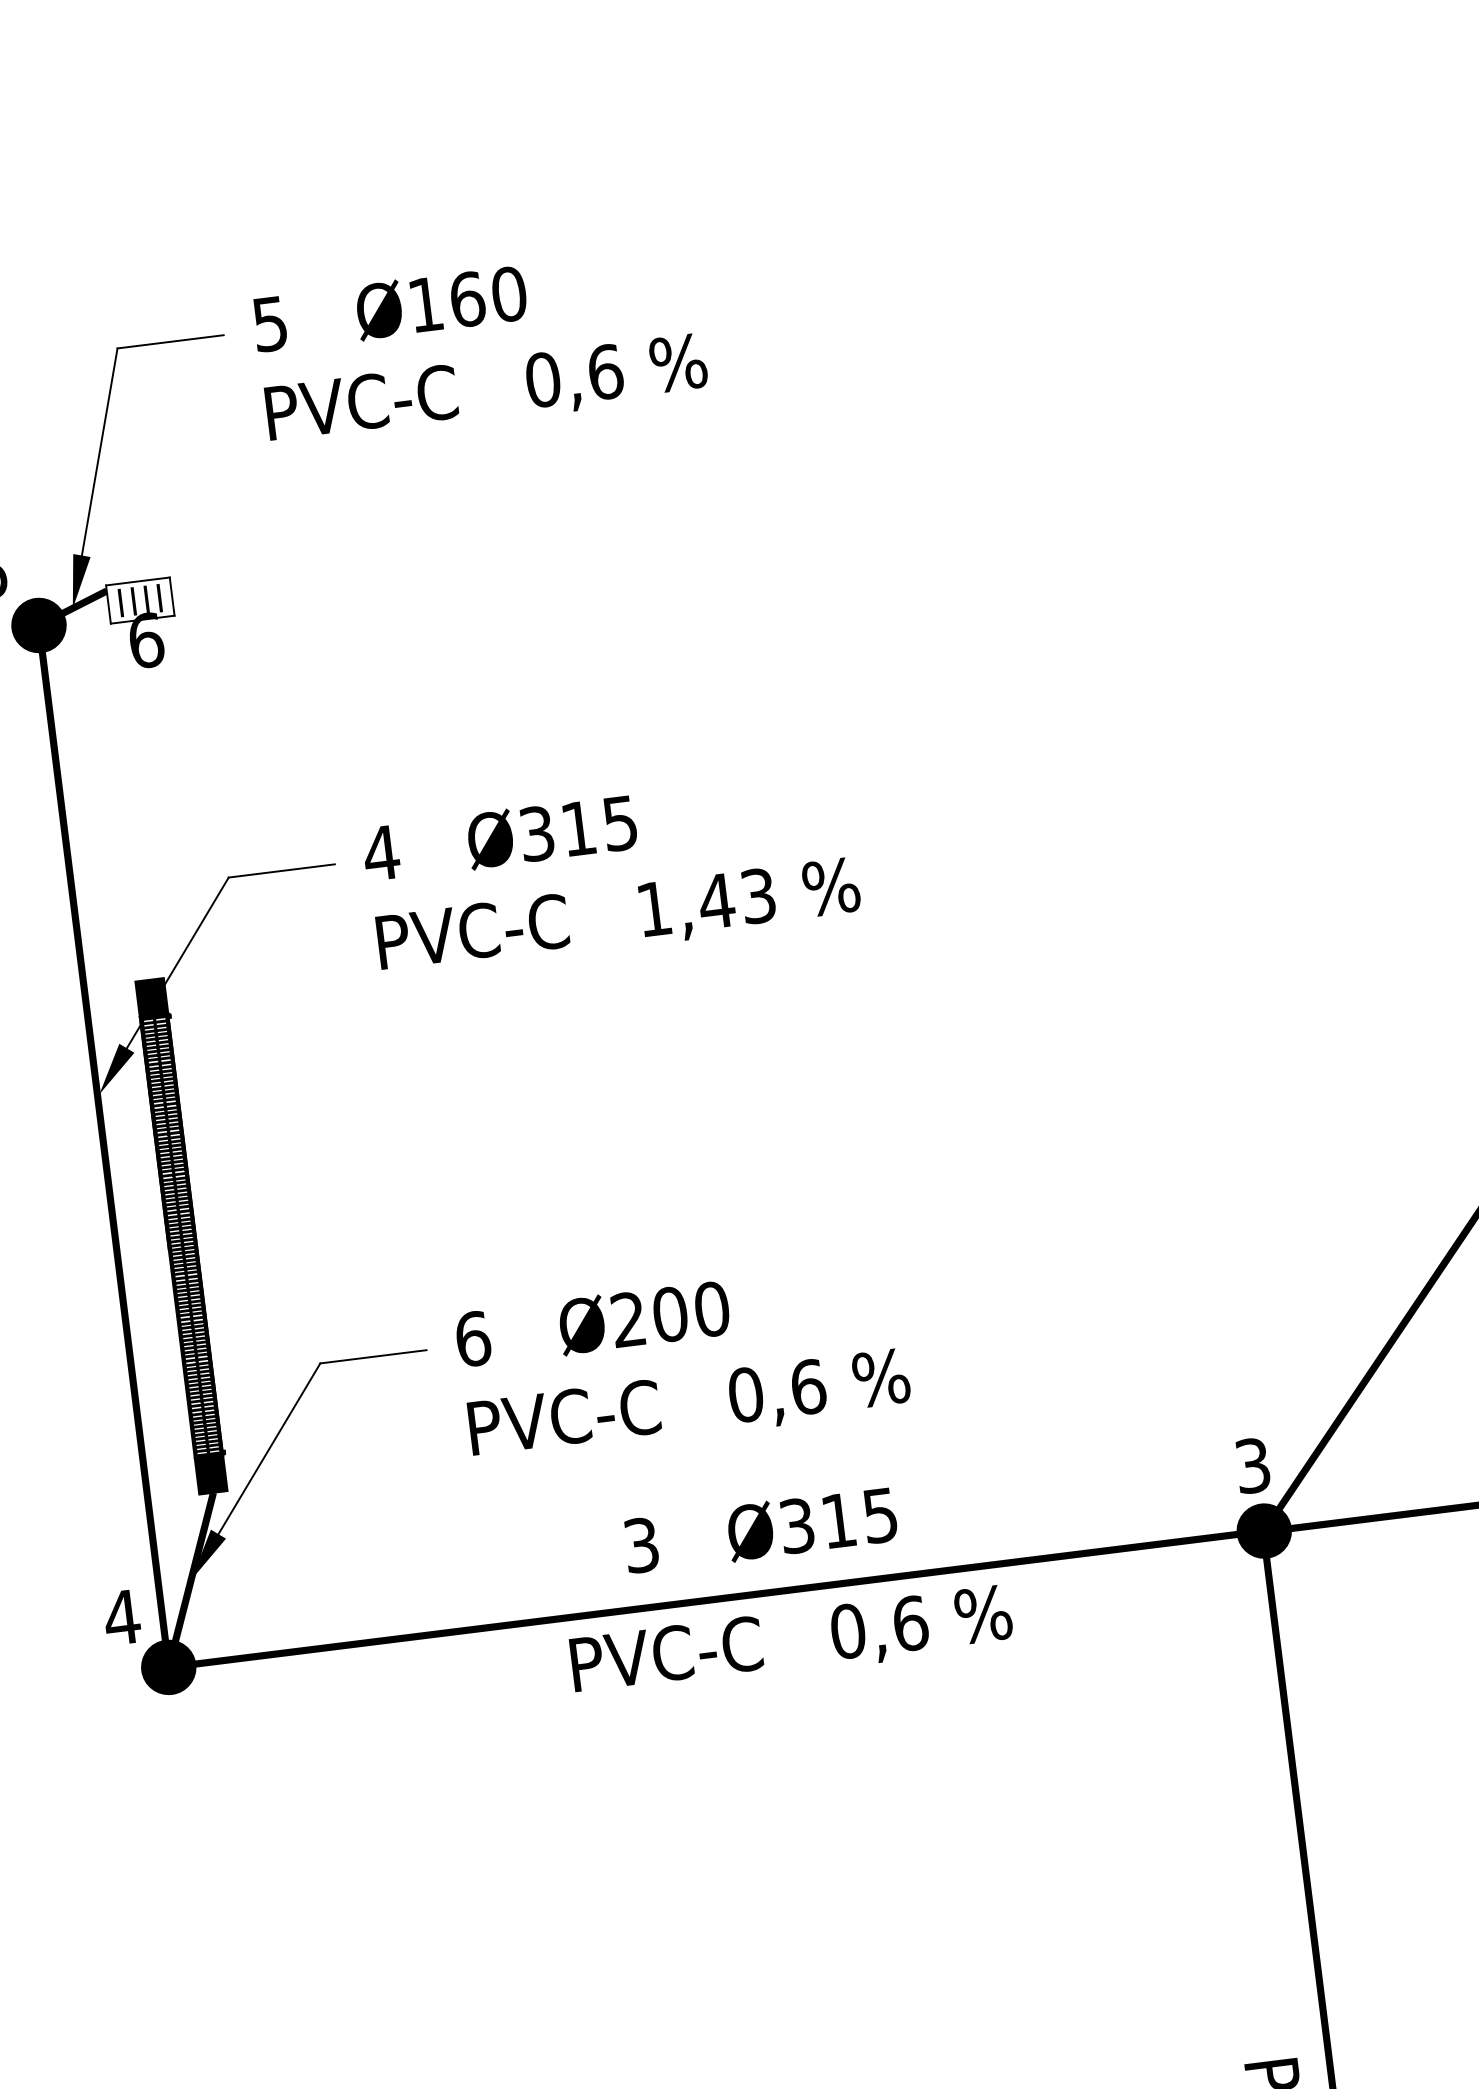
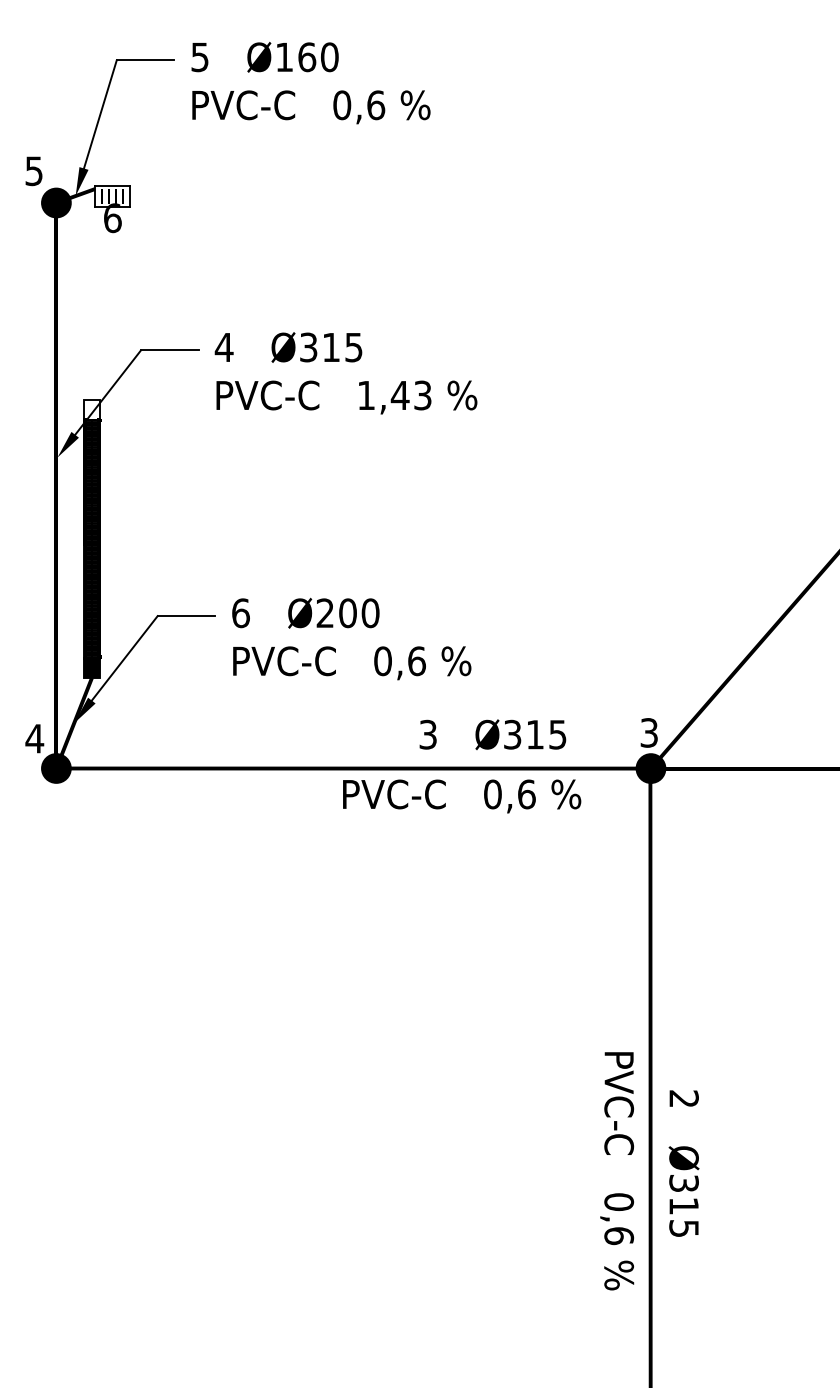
fill: (151, 997) -> (91, 409), removed
text: (759, 1530) -> (492, 734), moved
text: (792, 1642) -> (462, 796), moved

